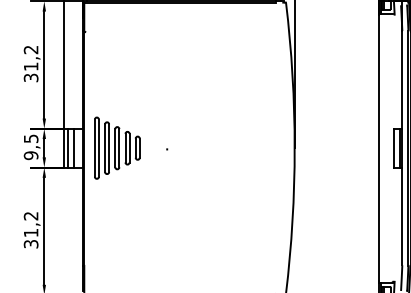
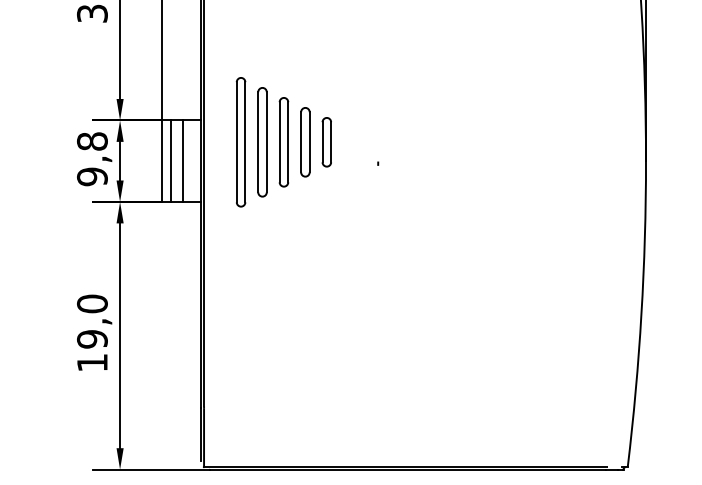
text: (30, 138) -> (91, 140), 9,5 -> 9,8
part: (117, 147) -> (284, 140), moved
text: (30, 229) -> (91, 331), 31,2 -> 19,0

